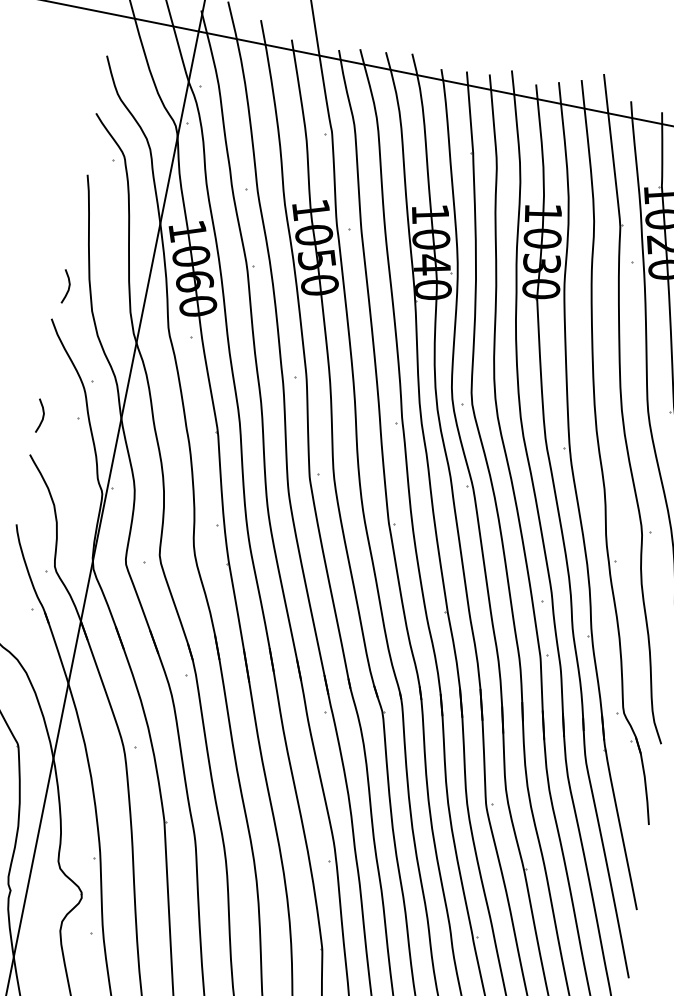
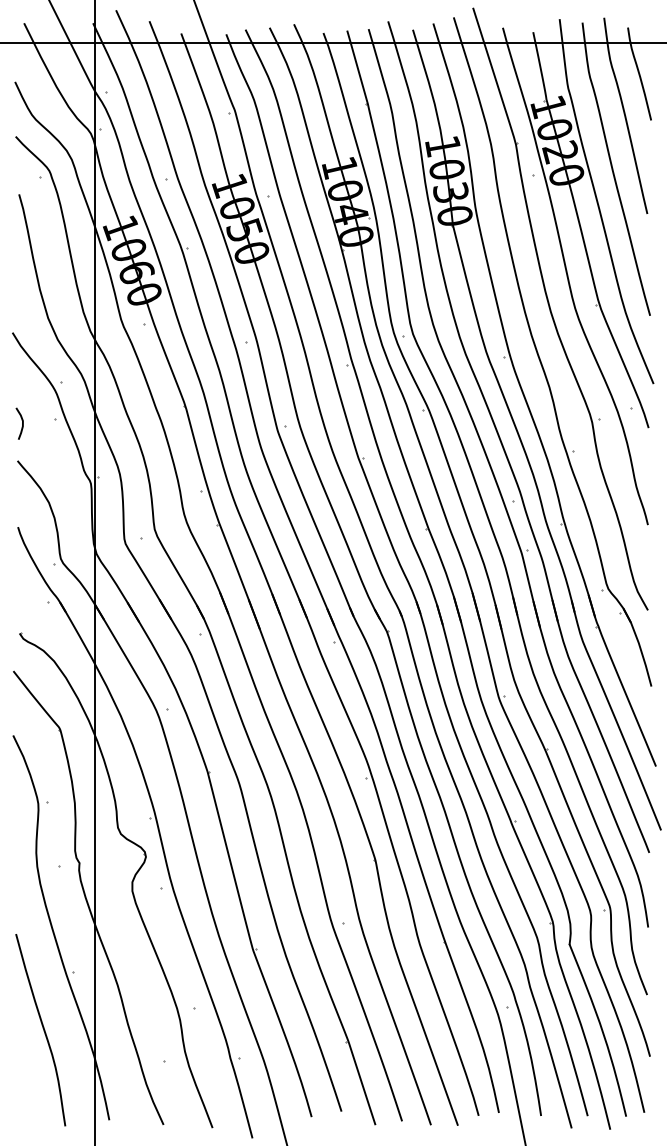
curve: (68, 287) -> (22, 300), removed

